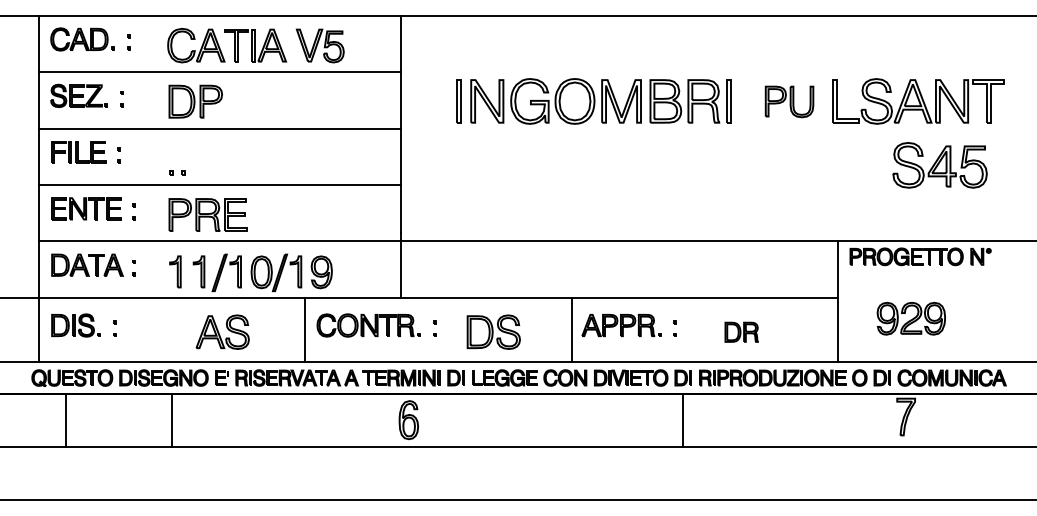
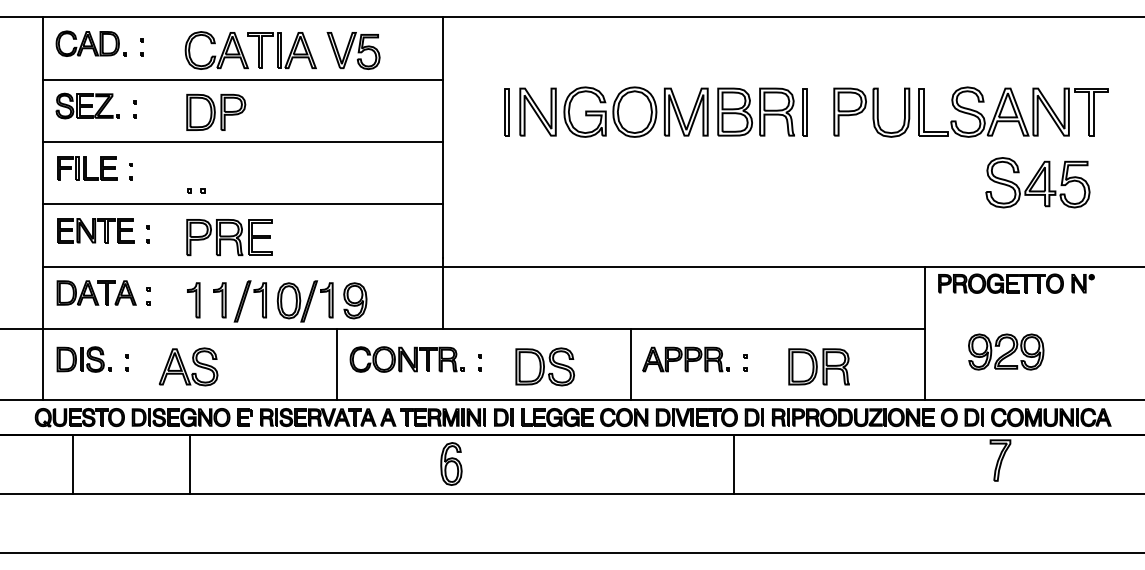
part: (789, 101) -> (871, 112), size x1.43
part: (222, 331) -> (188, 366), moved
part: (741, 332) -> (818, 367), size x1.67
line: (682, 420) -> (733, 464), moved

